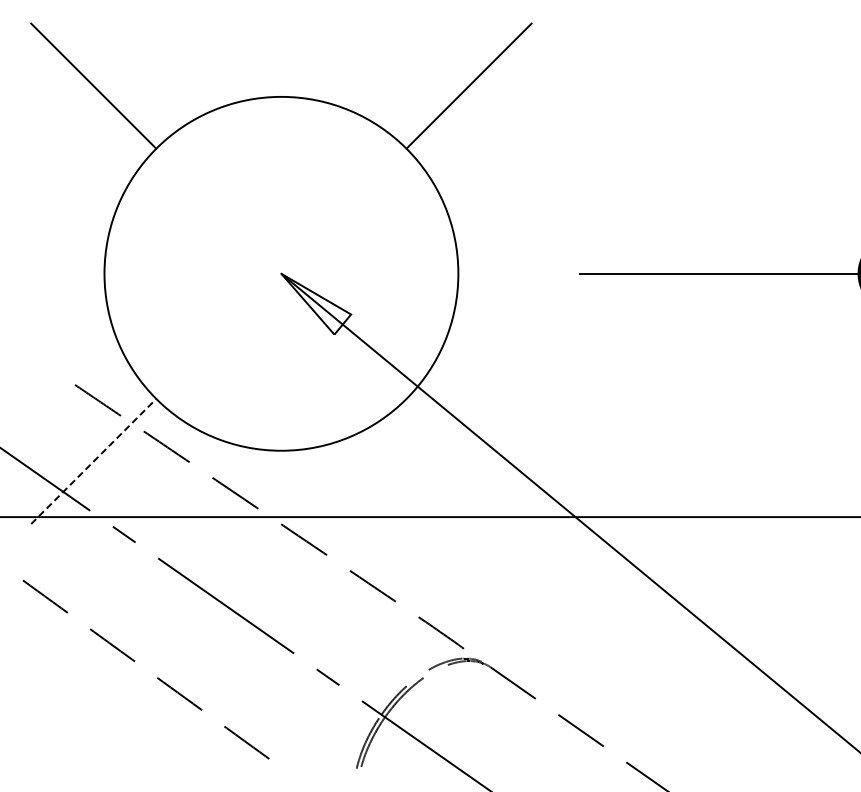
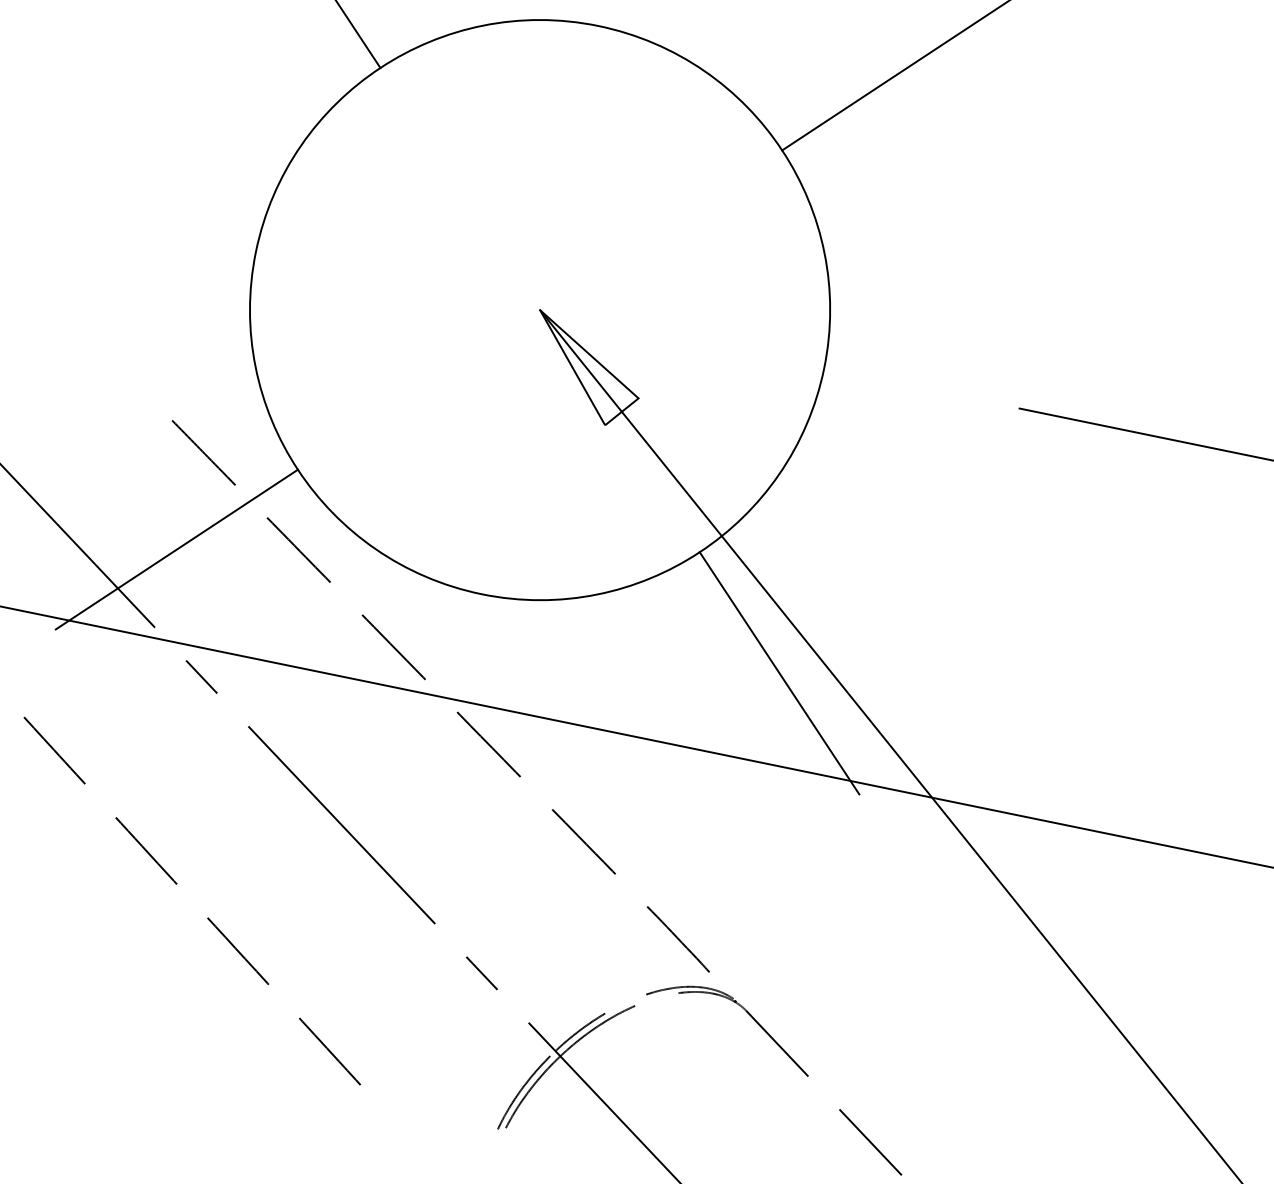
line: (94, 461) -> (178, 549), dashed -> solid
line: (468, 461) -> (778, 673), added

